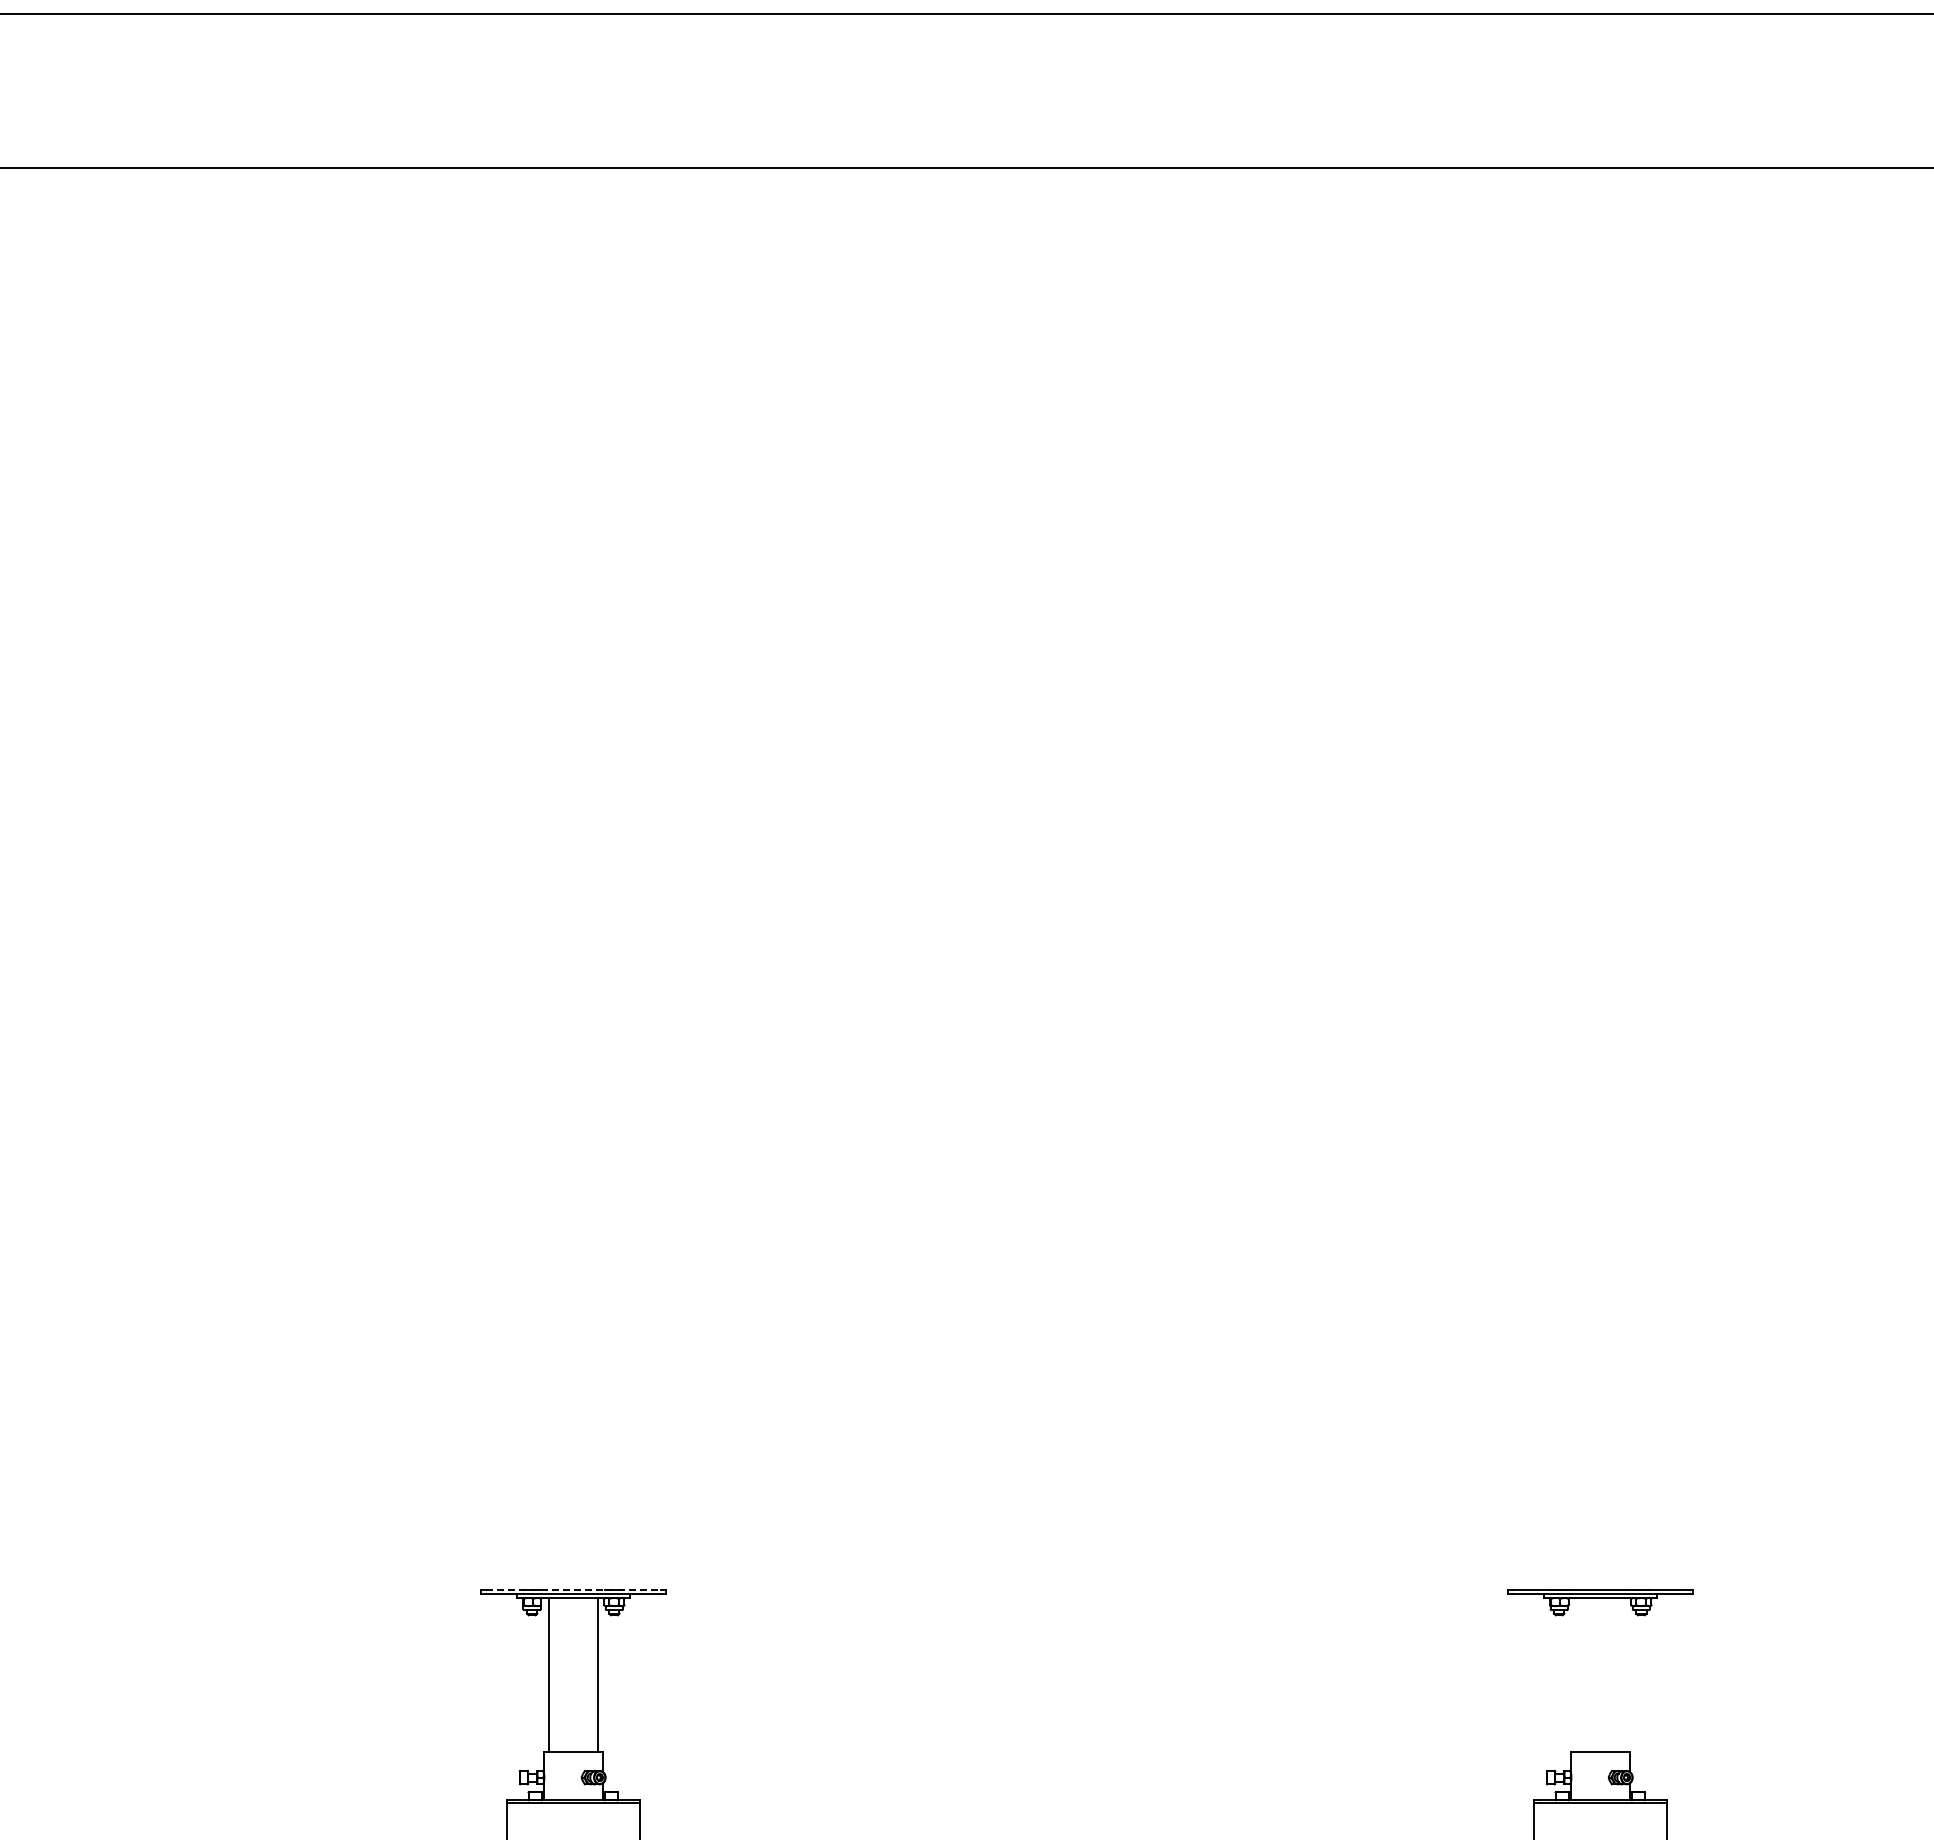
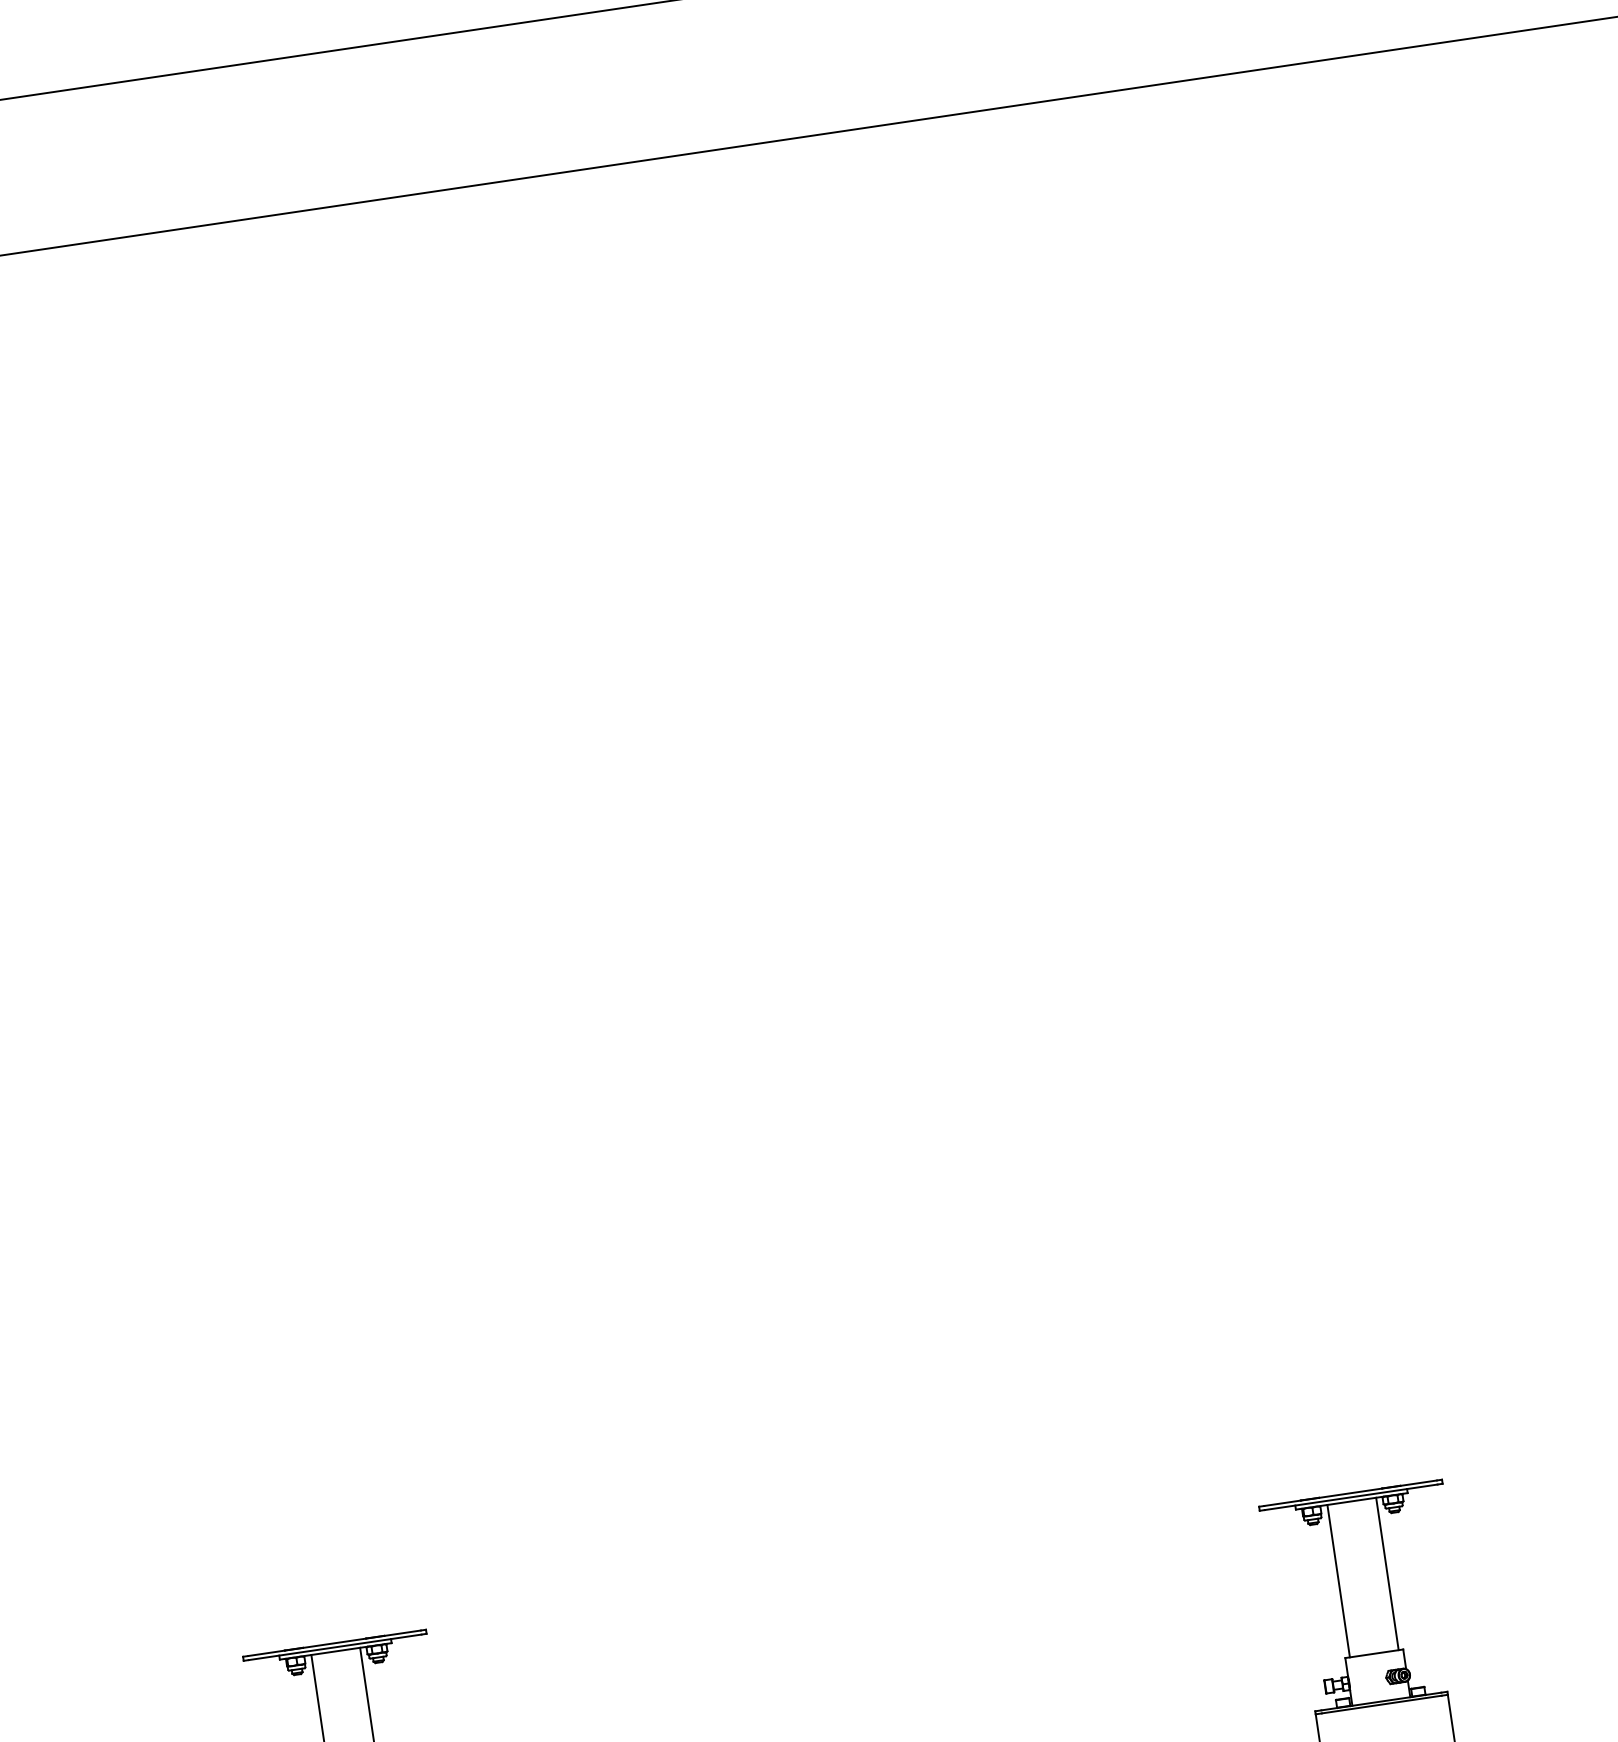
line: (573, 1589) -> (334, 1643), dashed -> solid
line: (1575, 1674) -> (1338, 1580), added
line: (1624, 1674) -> (1386, 1573), added

